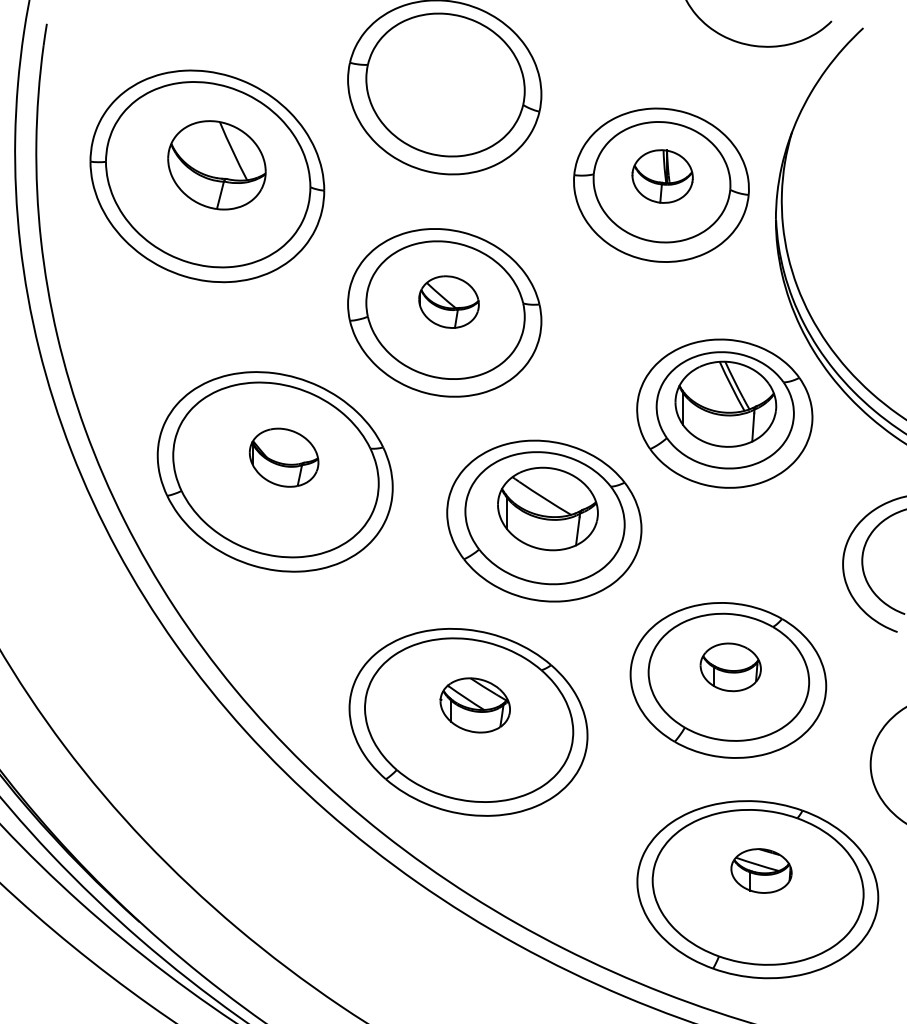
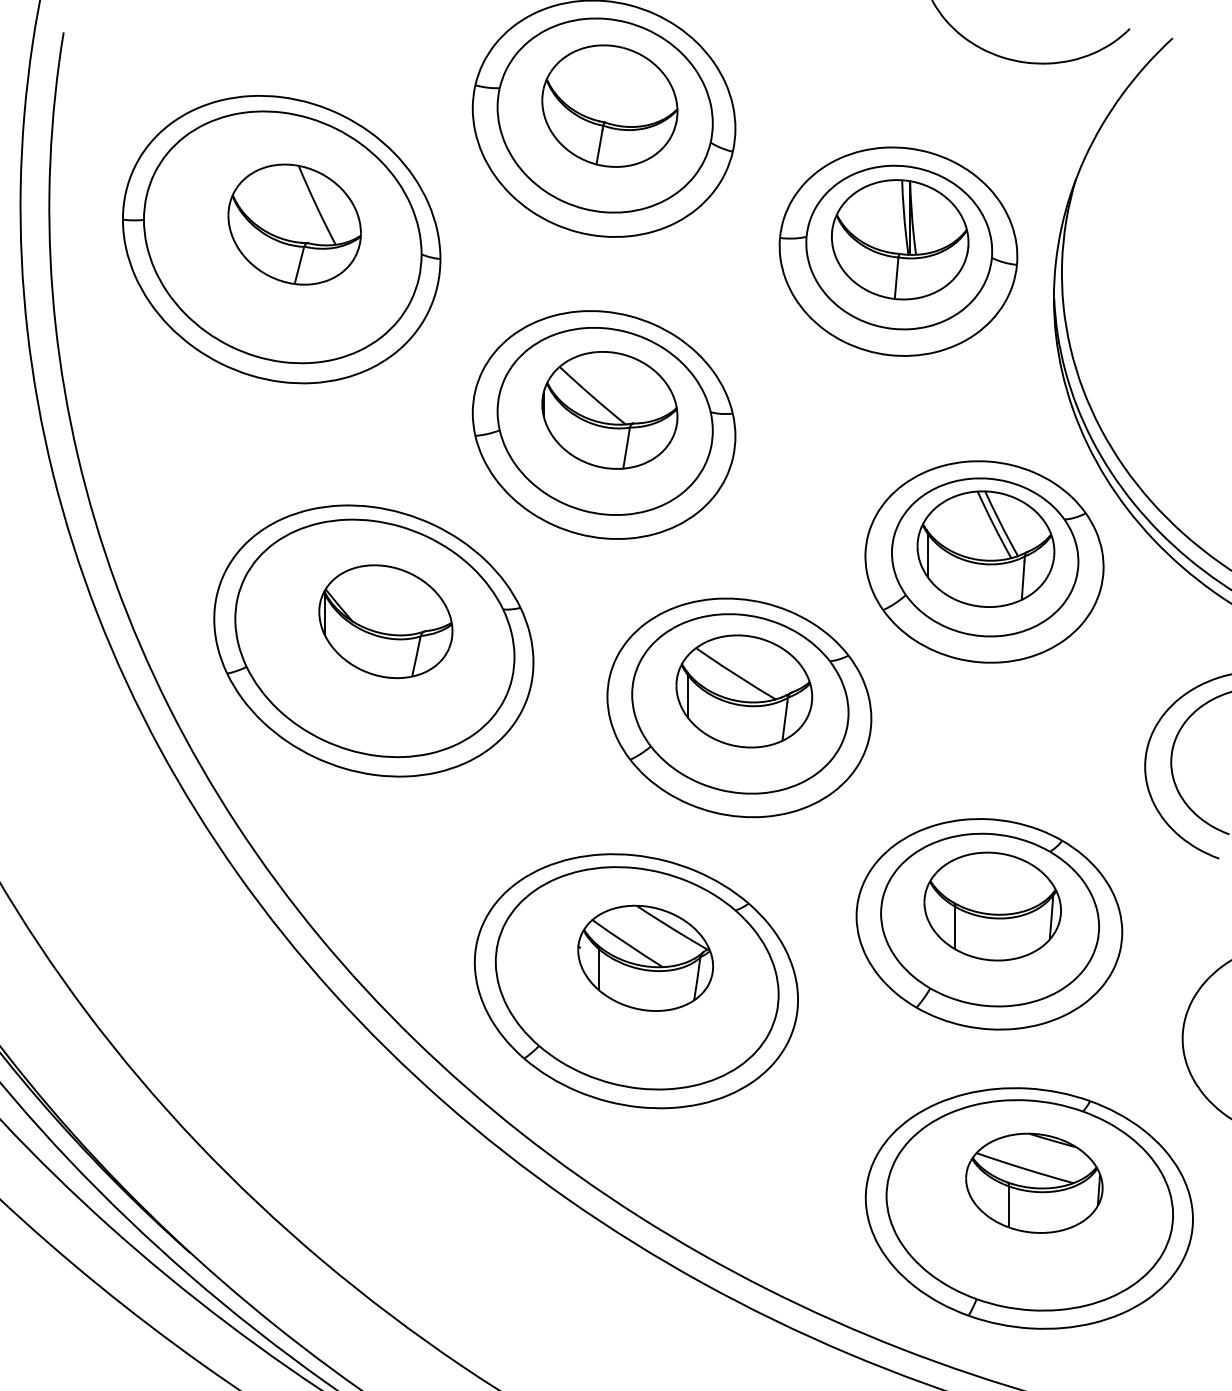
part: (448, 77) -> (609, 105), added
part: (662, 176) -> (899, 239), size x1.67
part: (448, 302) -> (609, 410), size x1.67
part: (283, 457) -> (385, 621), size x1.43
part: (730, 667) -> (992, 906), size x1.67
part: (475, 704) -> (645, 957), size x1.43
part: (761, 870) -> (1034, 1182), size x1.67

